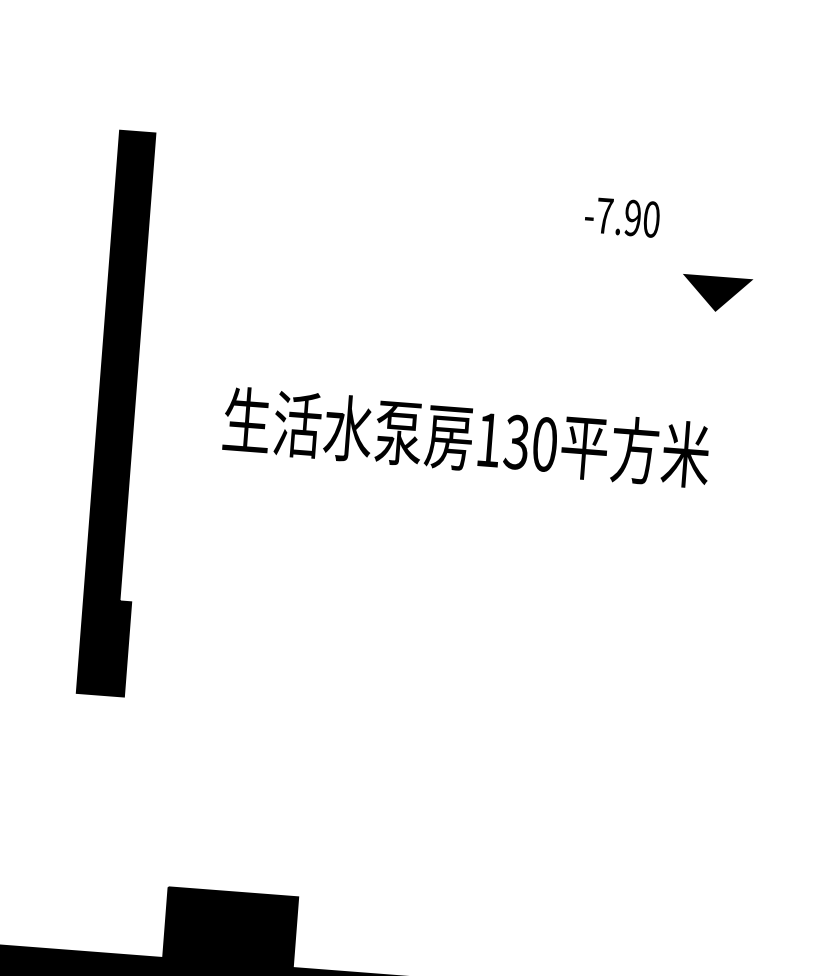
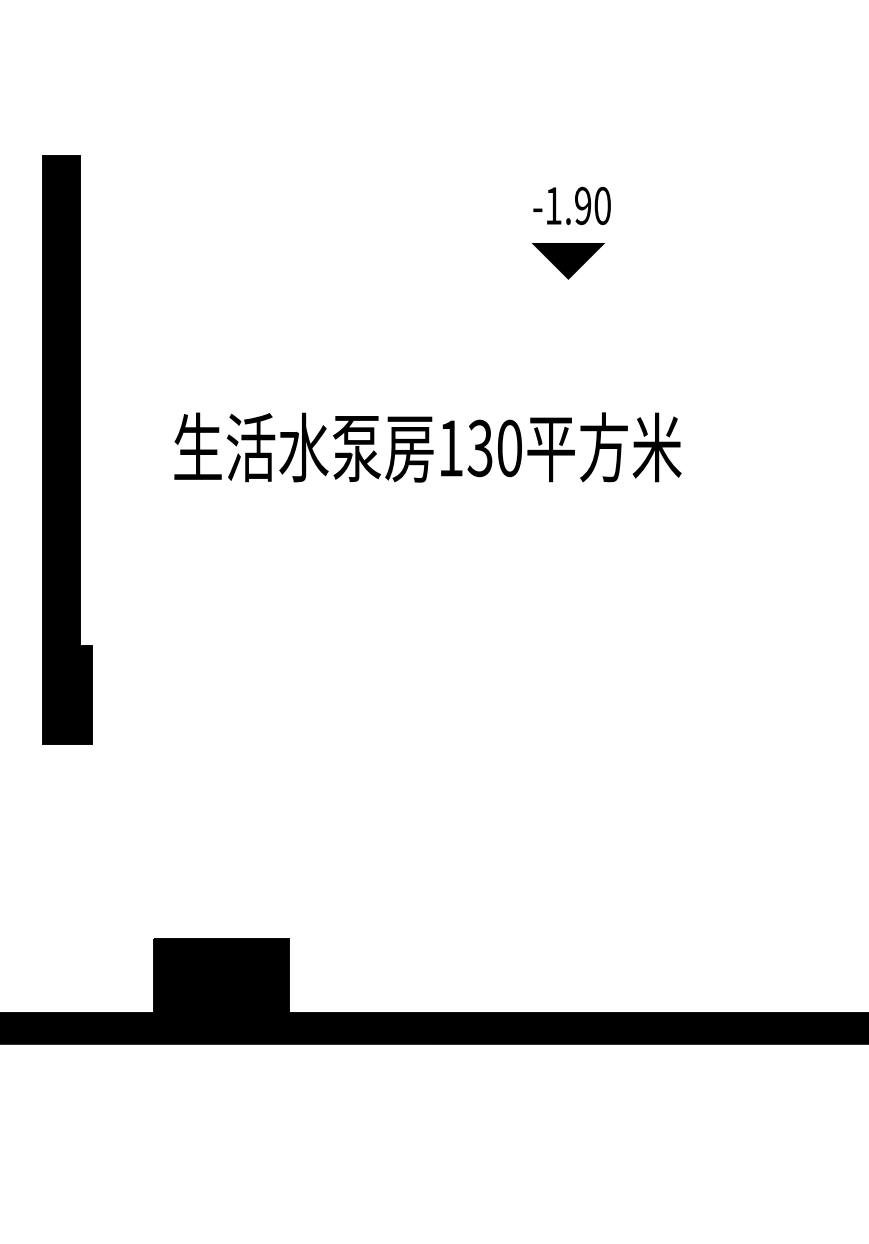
text: (604, 215) -> (553, 205), -7.90 -> -1.90
part: (715, 294) -> (567, 261), moved

